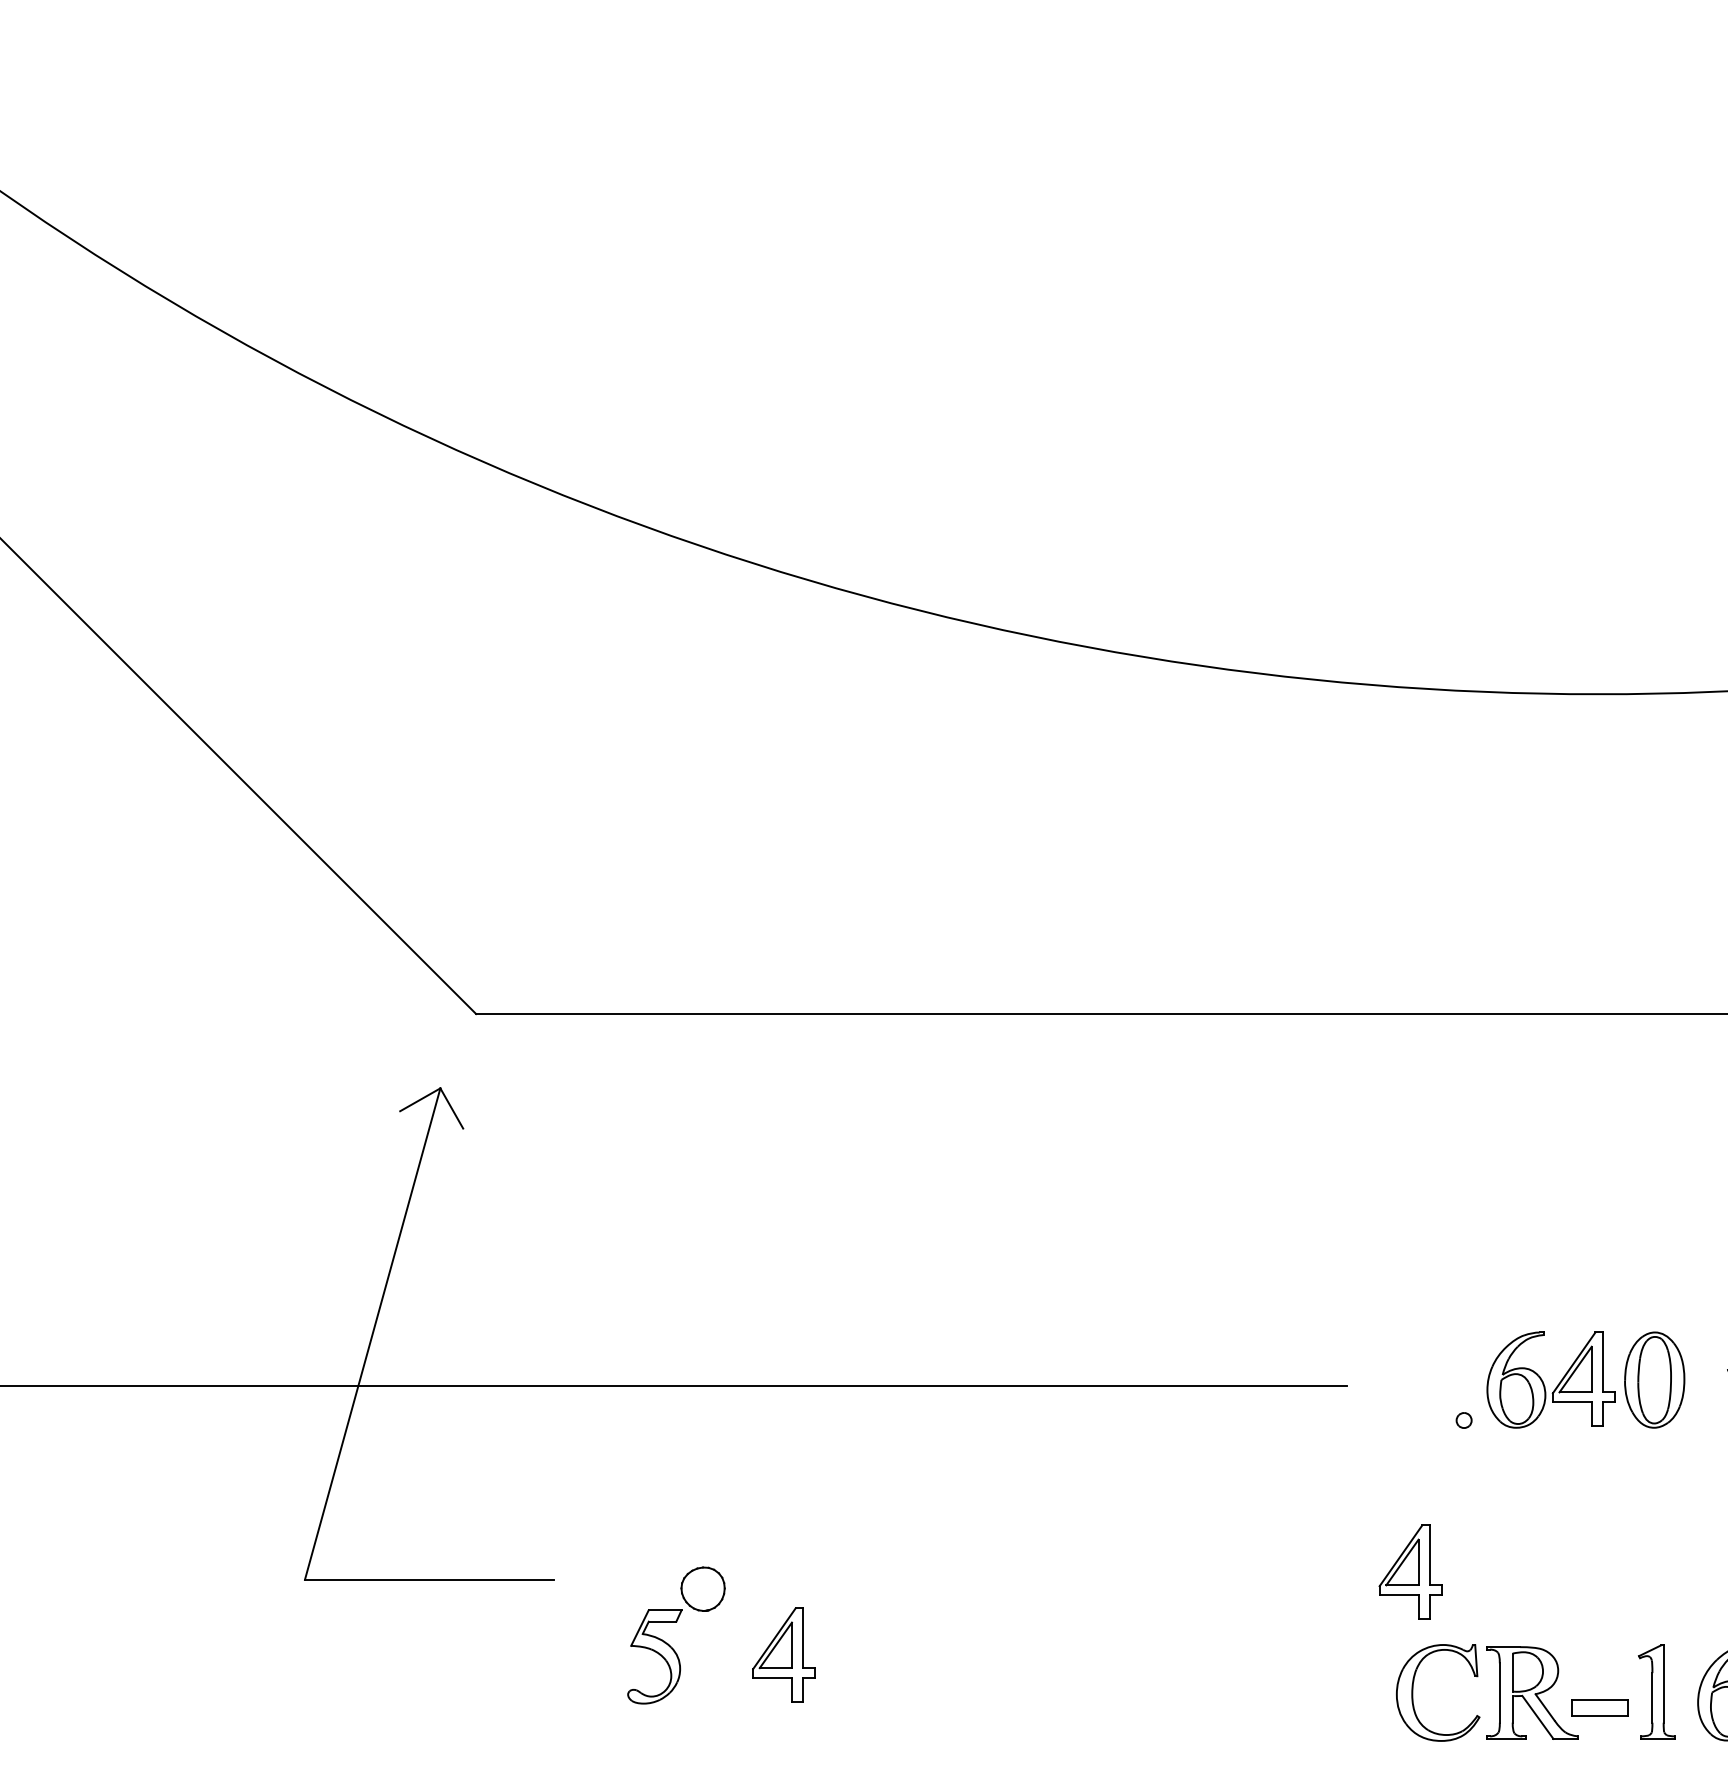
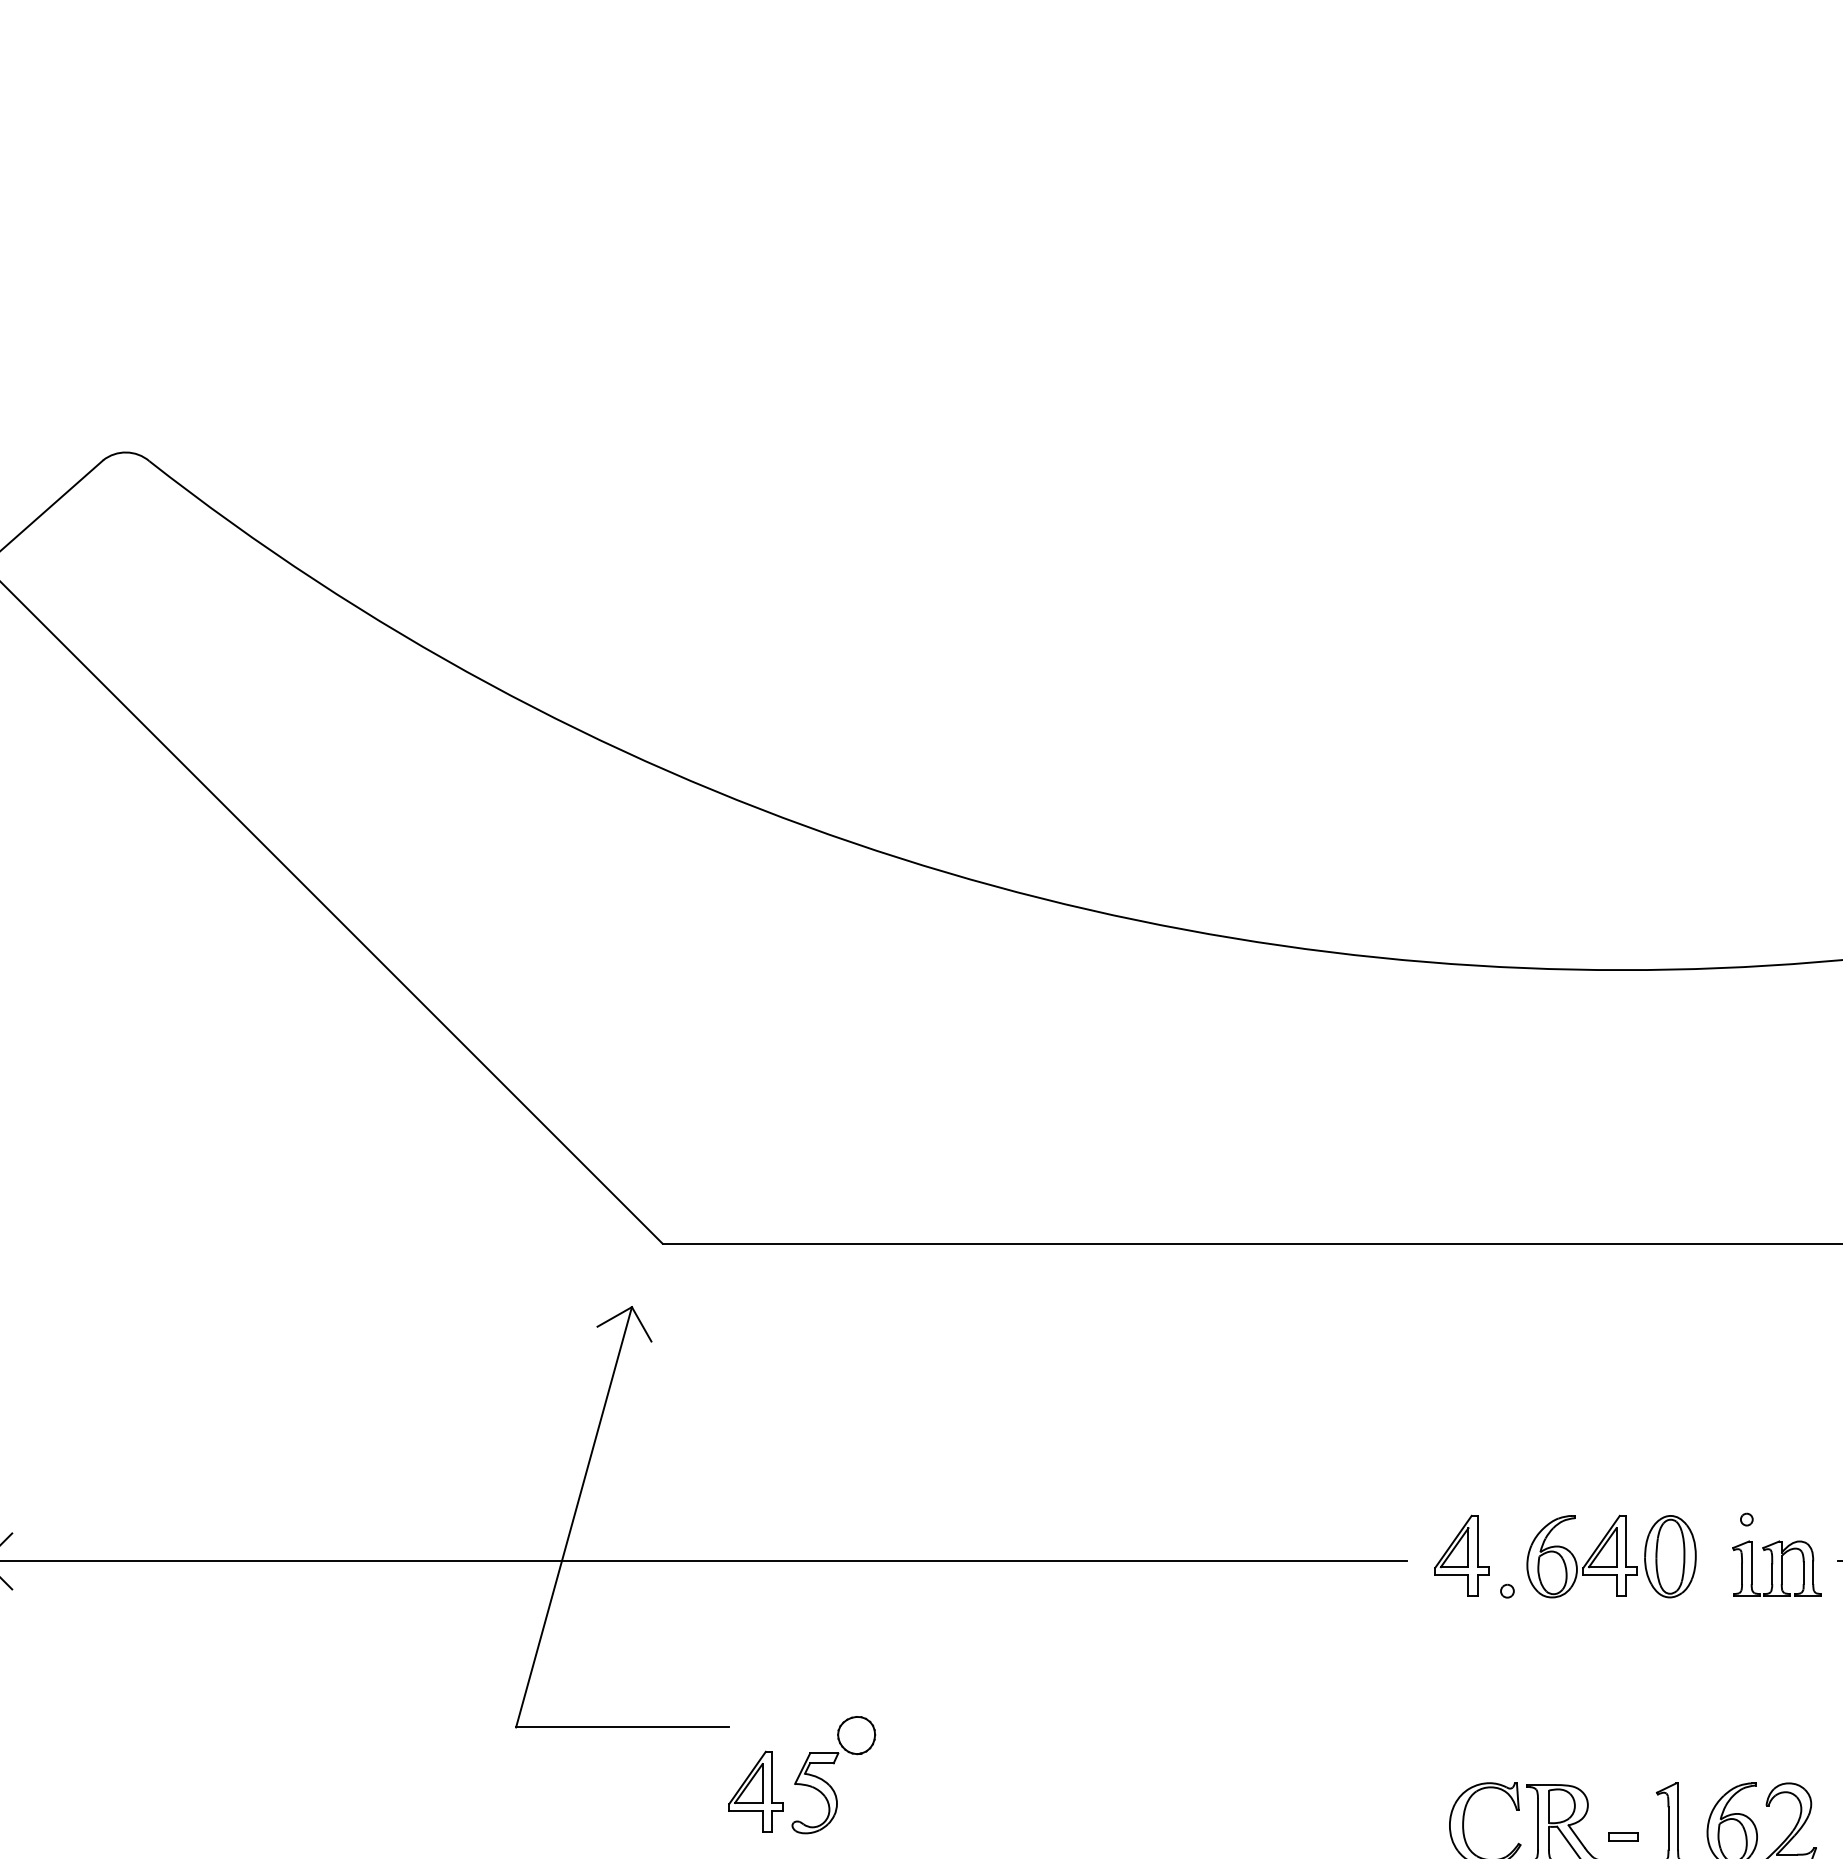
part: (1410, 1571) -> (1461, 1555), moved
part: (783, 1654) -> (755, 1791), moved
part: (1599, 1707) -> (1623, 1836), size x0.62

